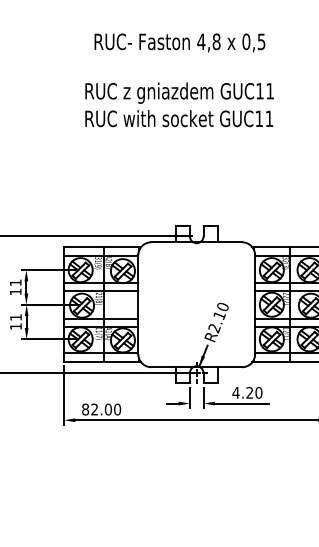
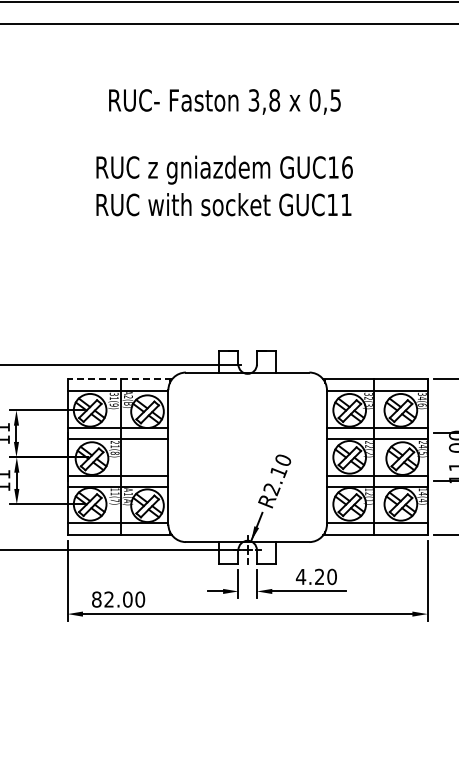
text: (201, 41) -> (253, 100), 4,8 -> 3,8
text: (270, 91) -> (347, 167), GUC11 -> GUC16
line: (102, 247) -> (119, 379), solid -> dashed

